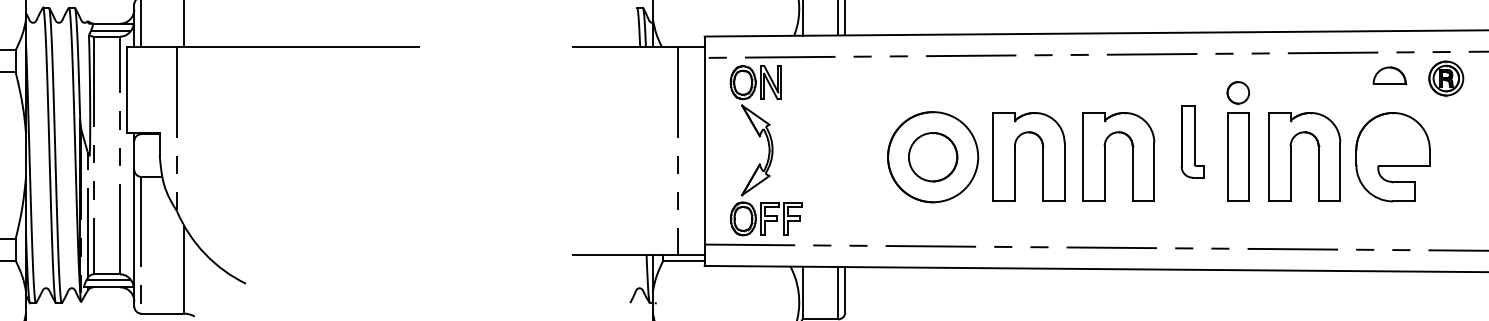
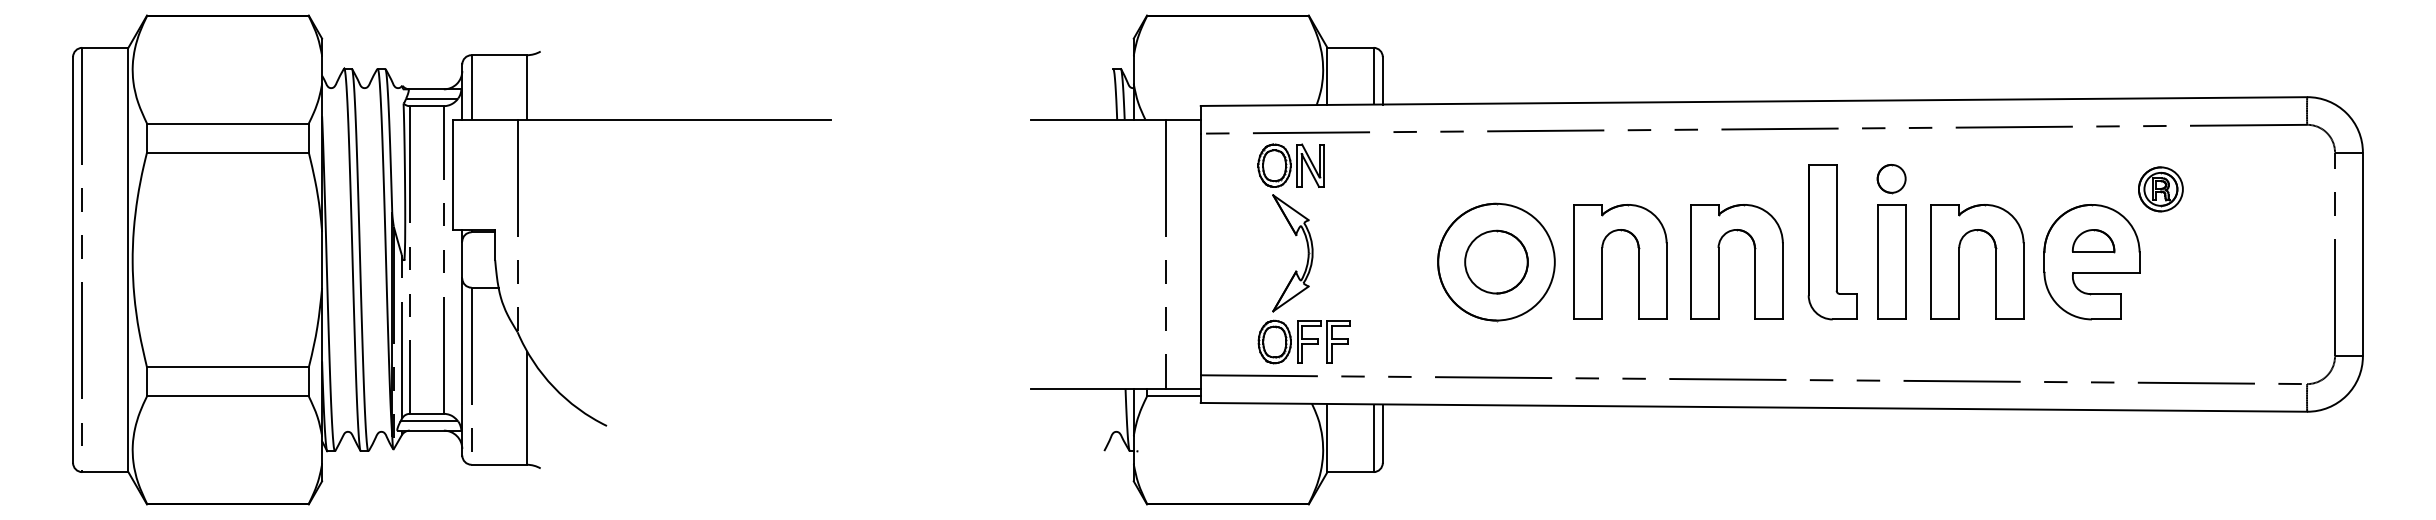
part: (1389, 76) -> (2093, 241), moved
part: (1446, 78) -> (2160, 189), moved
part: (1192, 142) -> (1832, 242), size x1.67
part: (765, 150) -> (1303, 253), moved

